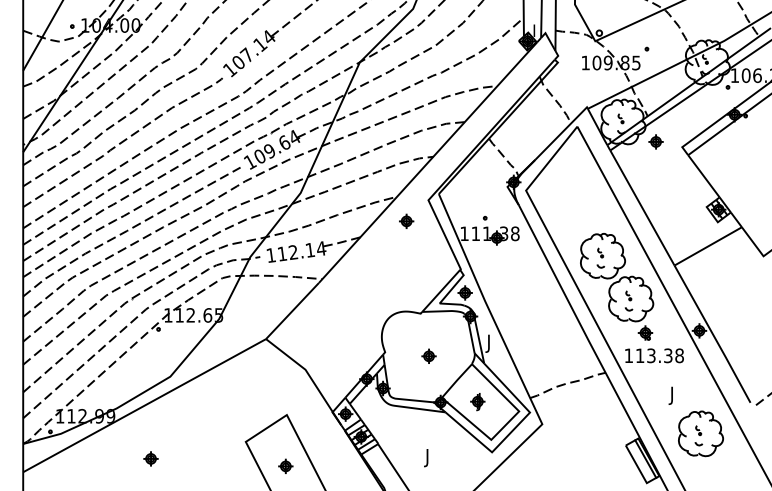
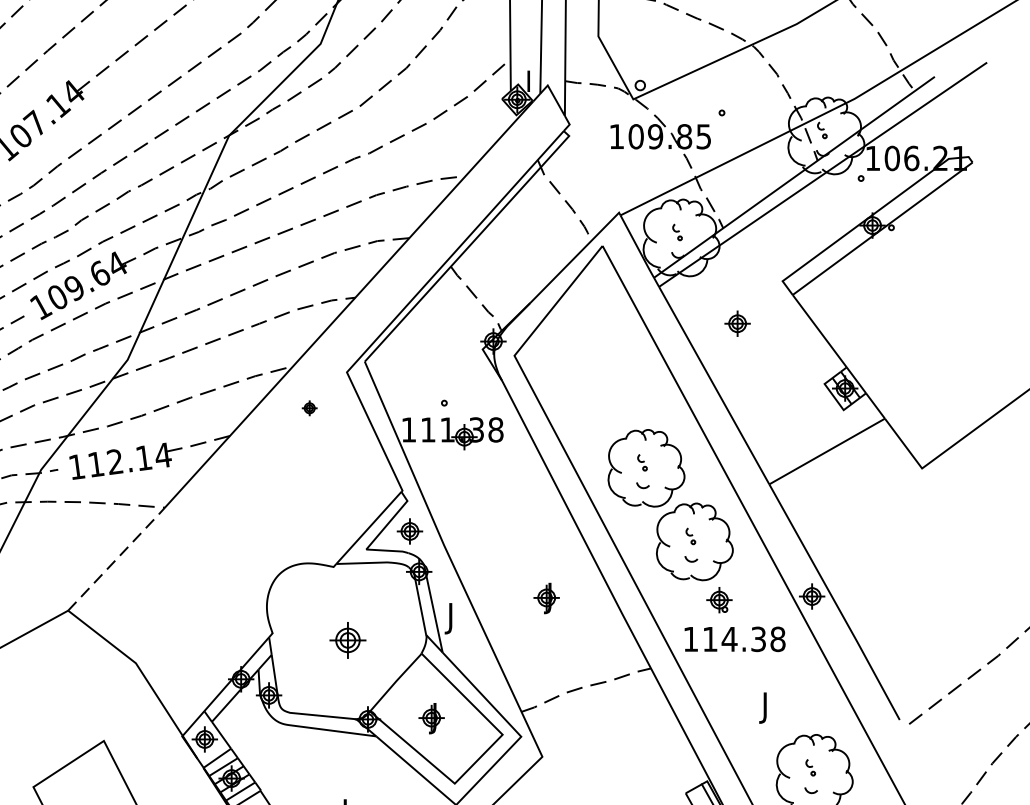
part: (655, 141) -> (736, 322), moved
part: (406, 220) -> (309, 407), size x0.6
line: (292, 311) -> (113, 563), solid -> dashed
part: (544, 332) -> (546, 599), added
part: (428, 355) -> (347, 638), size x1.4
text: (651, 355) -> (729, 638), 113.38 -> 114.38

